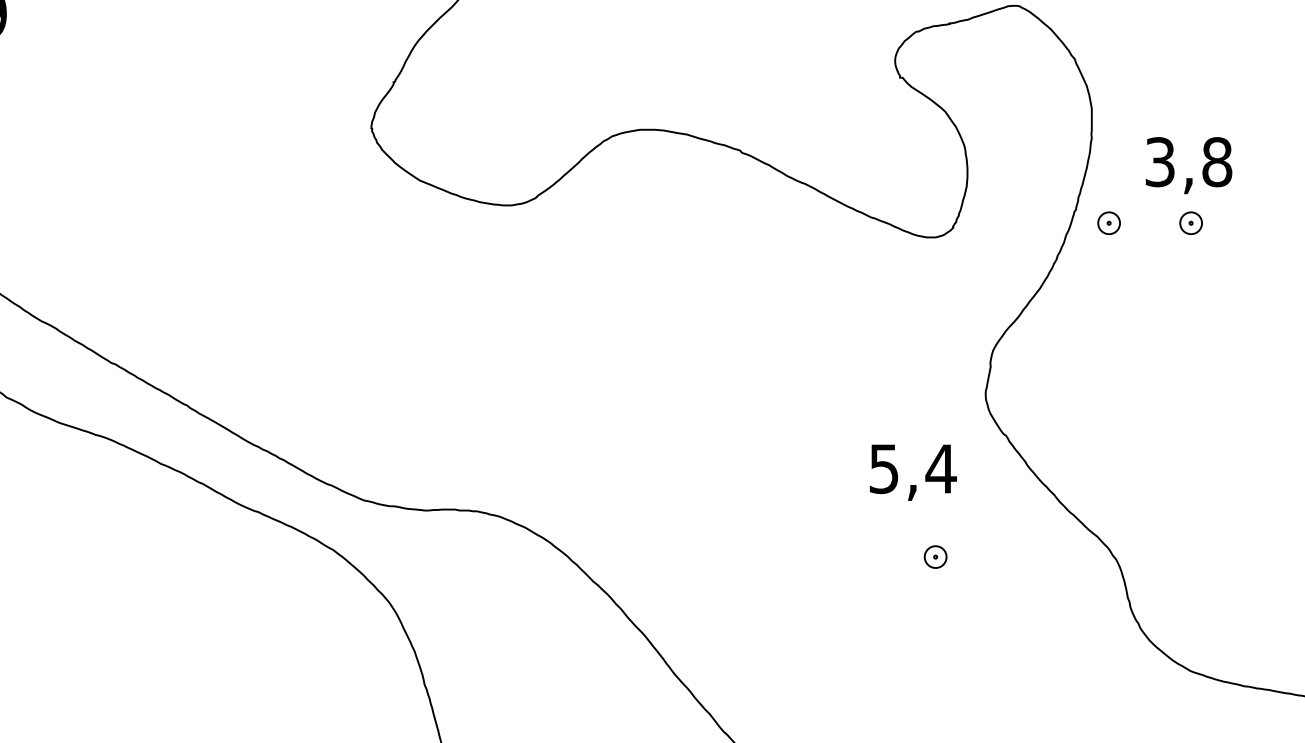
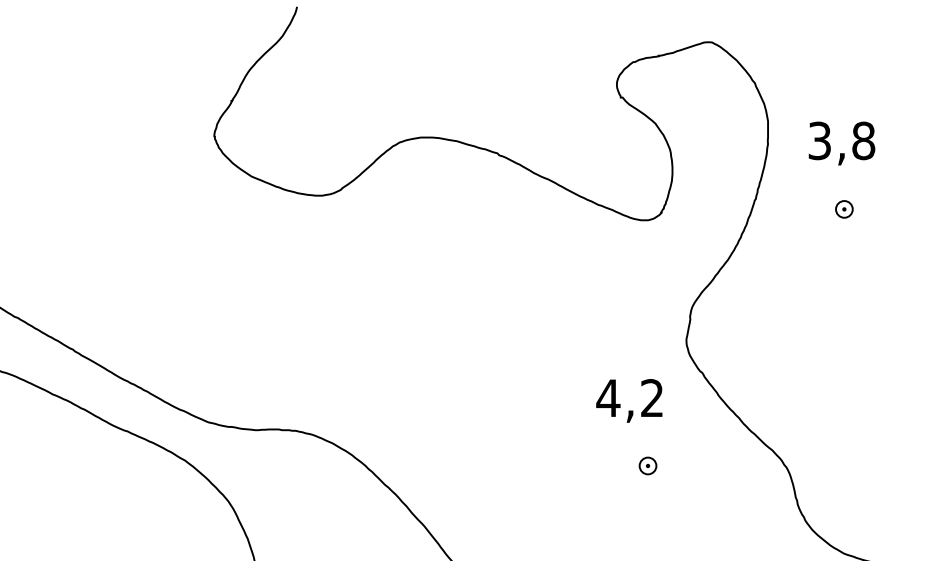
text: (1188, 165) -> (841, 143), moved
part: (1108, 223) -> (780, 209), removed
text: (912, 468) -> (630, 397), 5,4 -> 4,2

